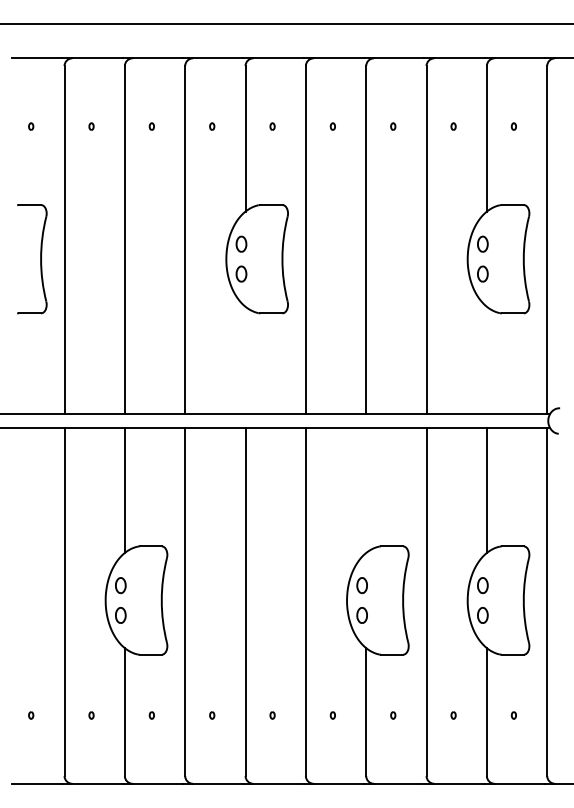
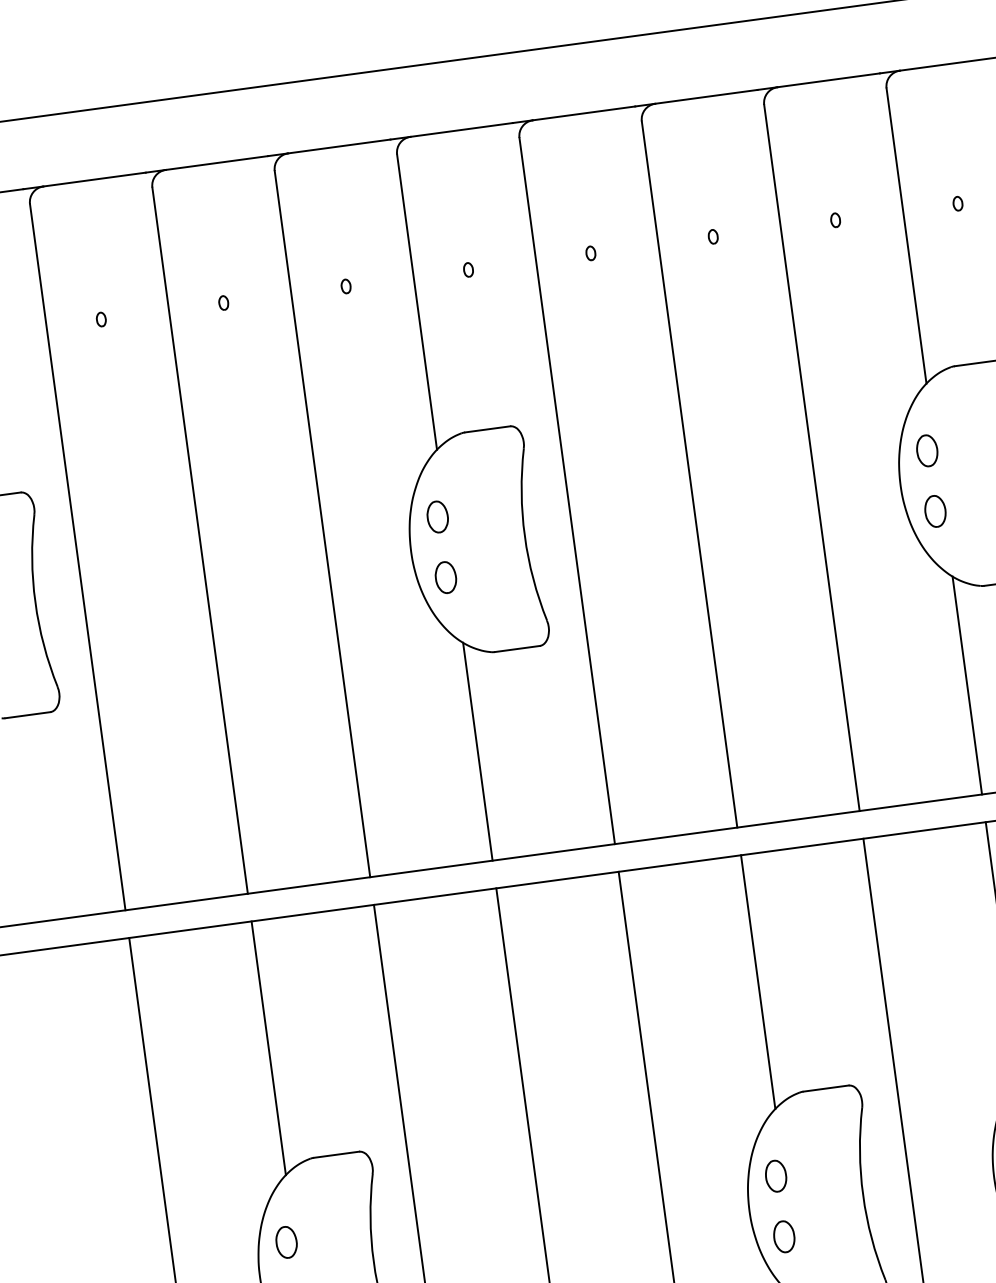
line: (245, 360) -> (477, 751), added
line: (486, 360) -> (966, 685), added
line: (366, 490) -> (758, 982), added

